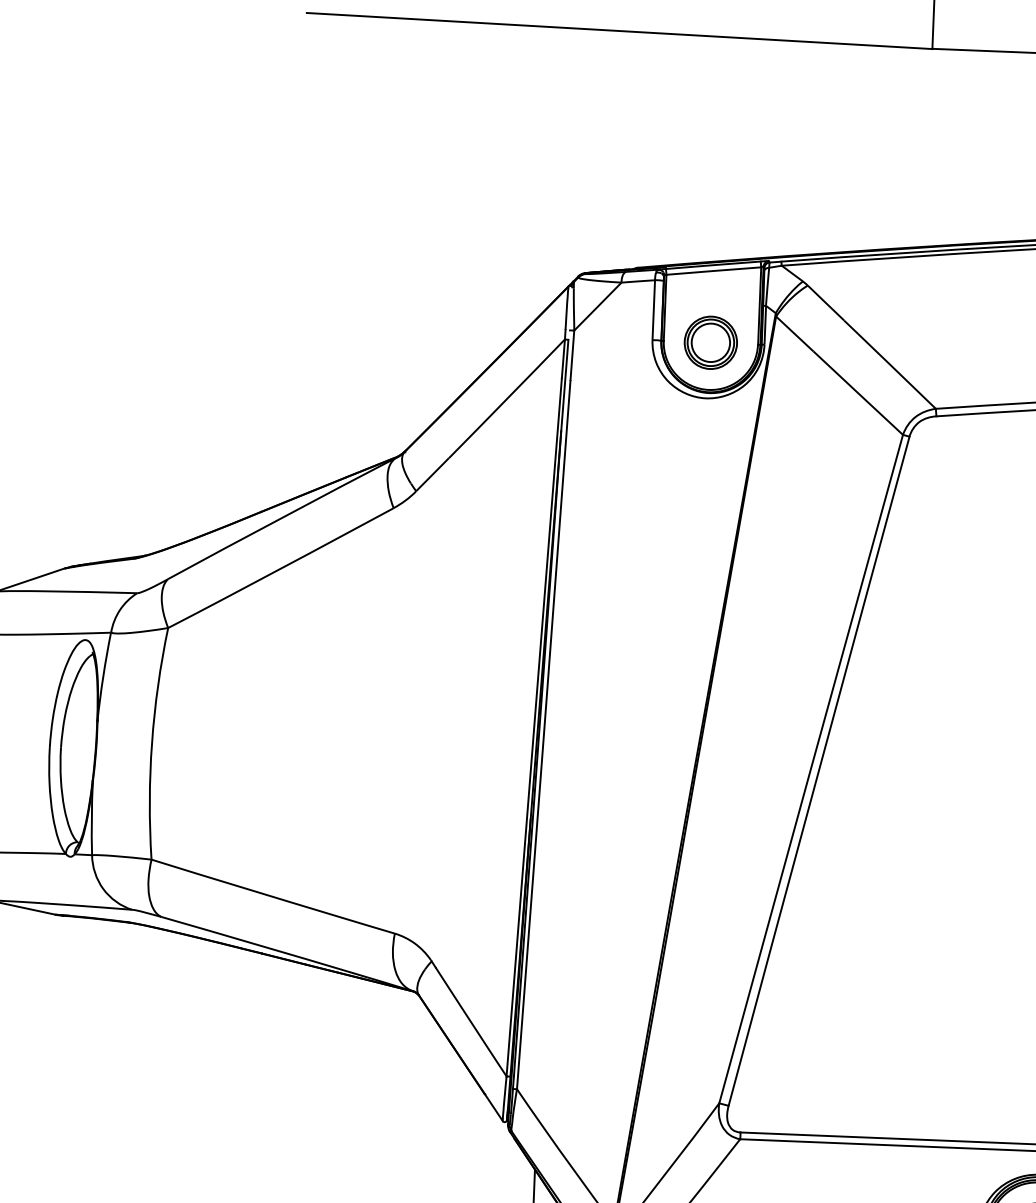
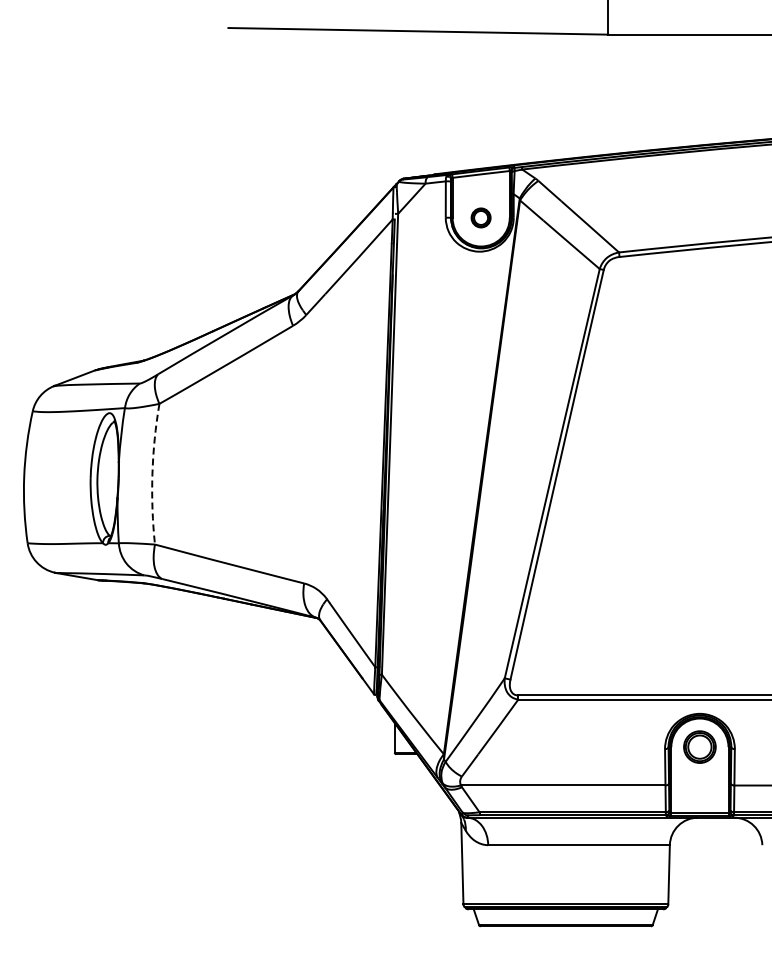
part: (709, 342) -> (480, 217), size x0.6
arc: (152, 743) -> (152, 474), solid -> dashed

